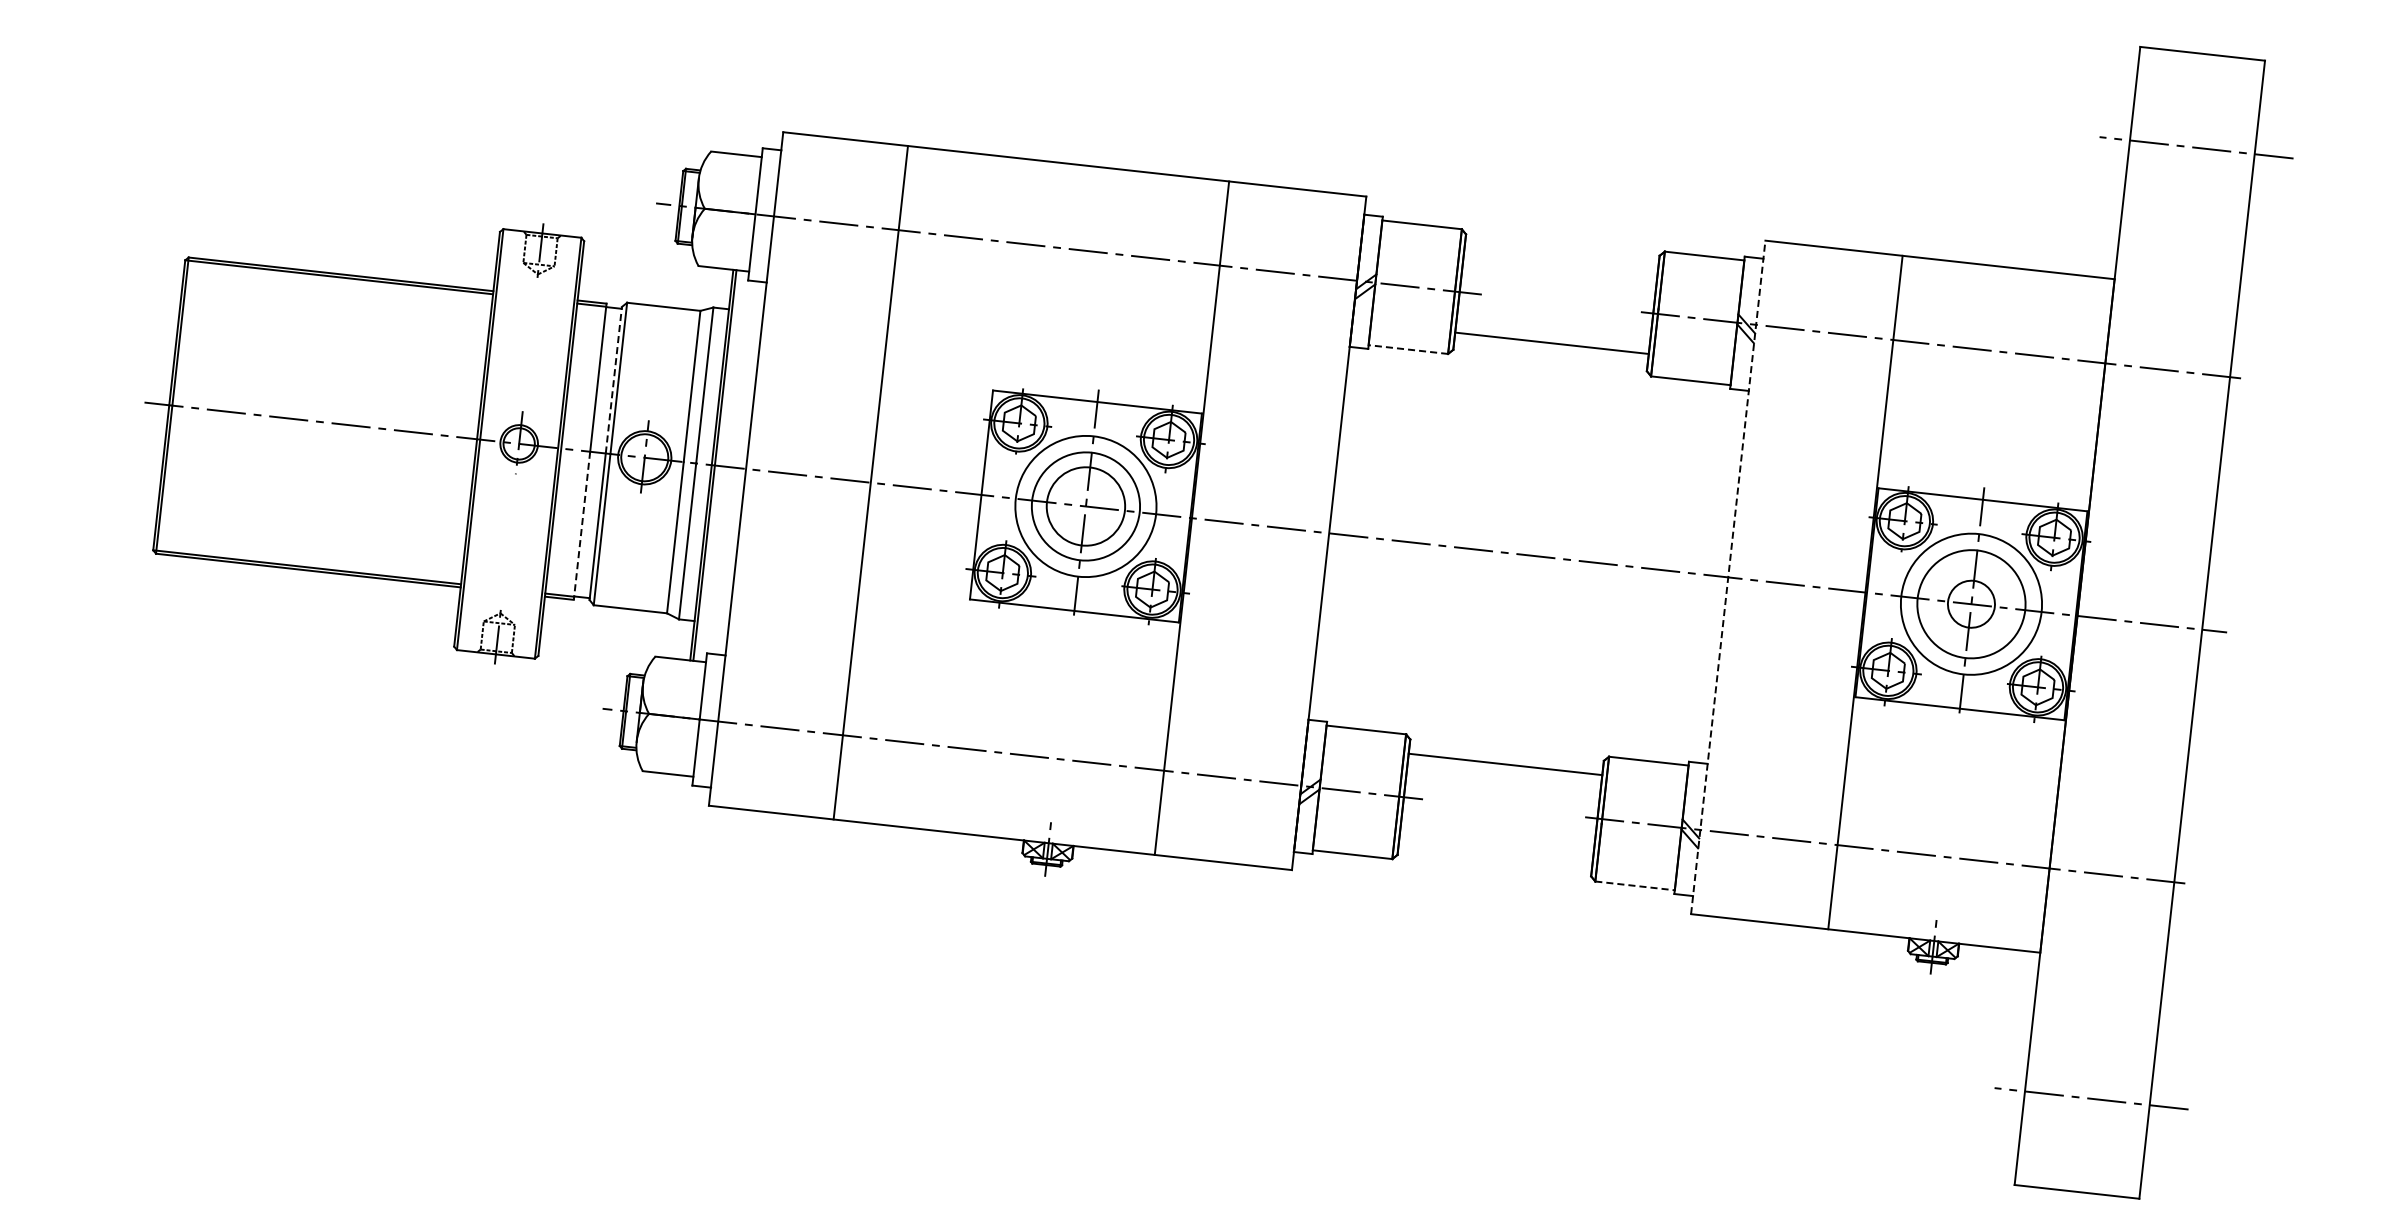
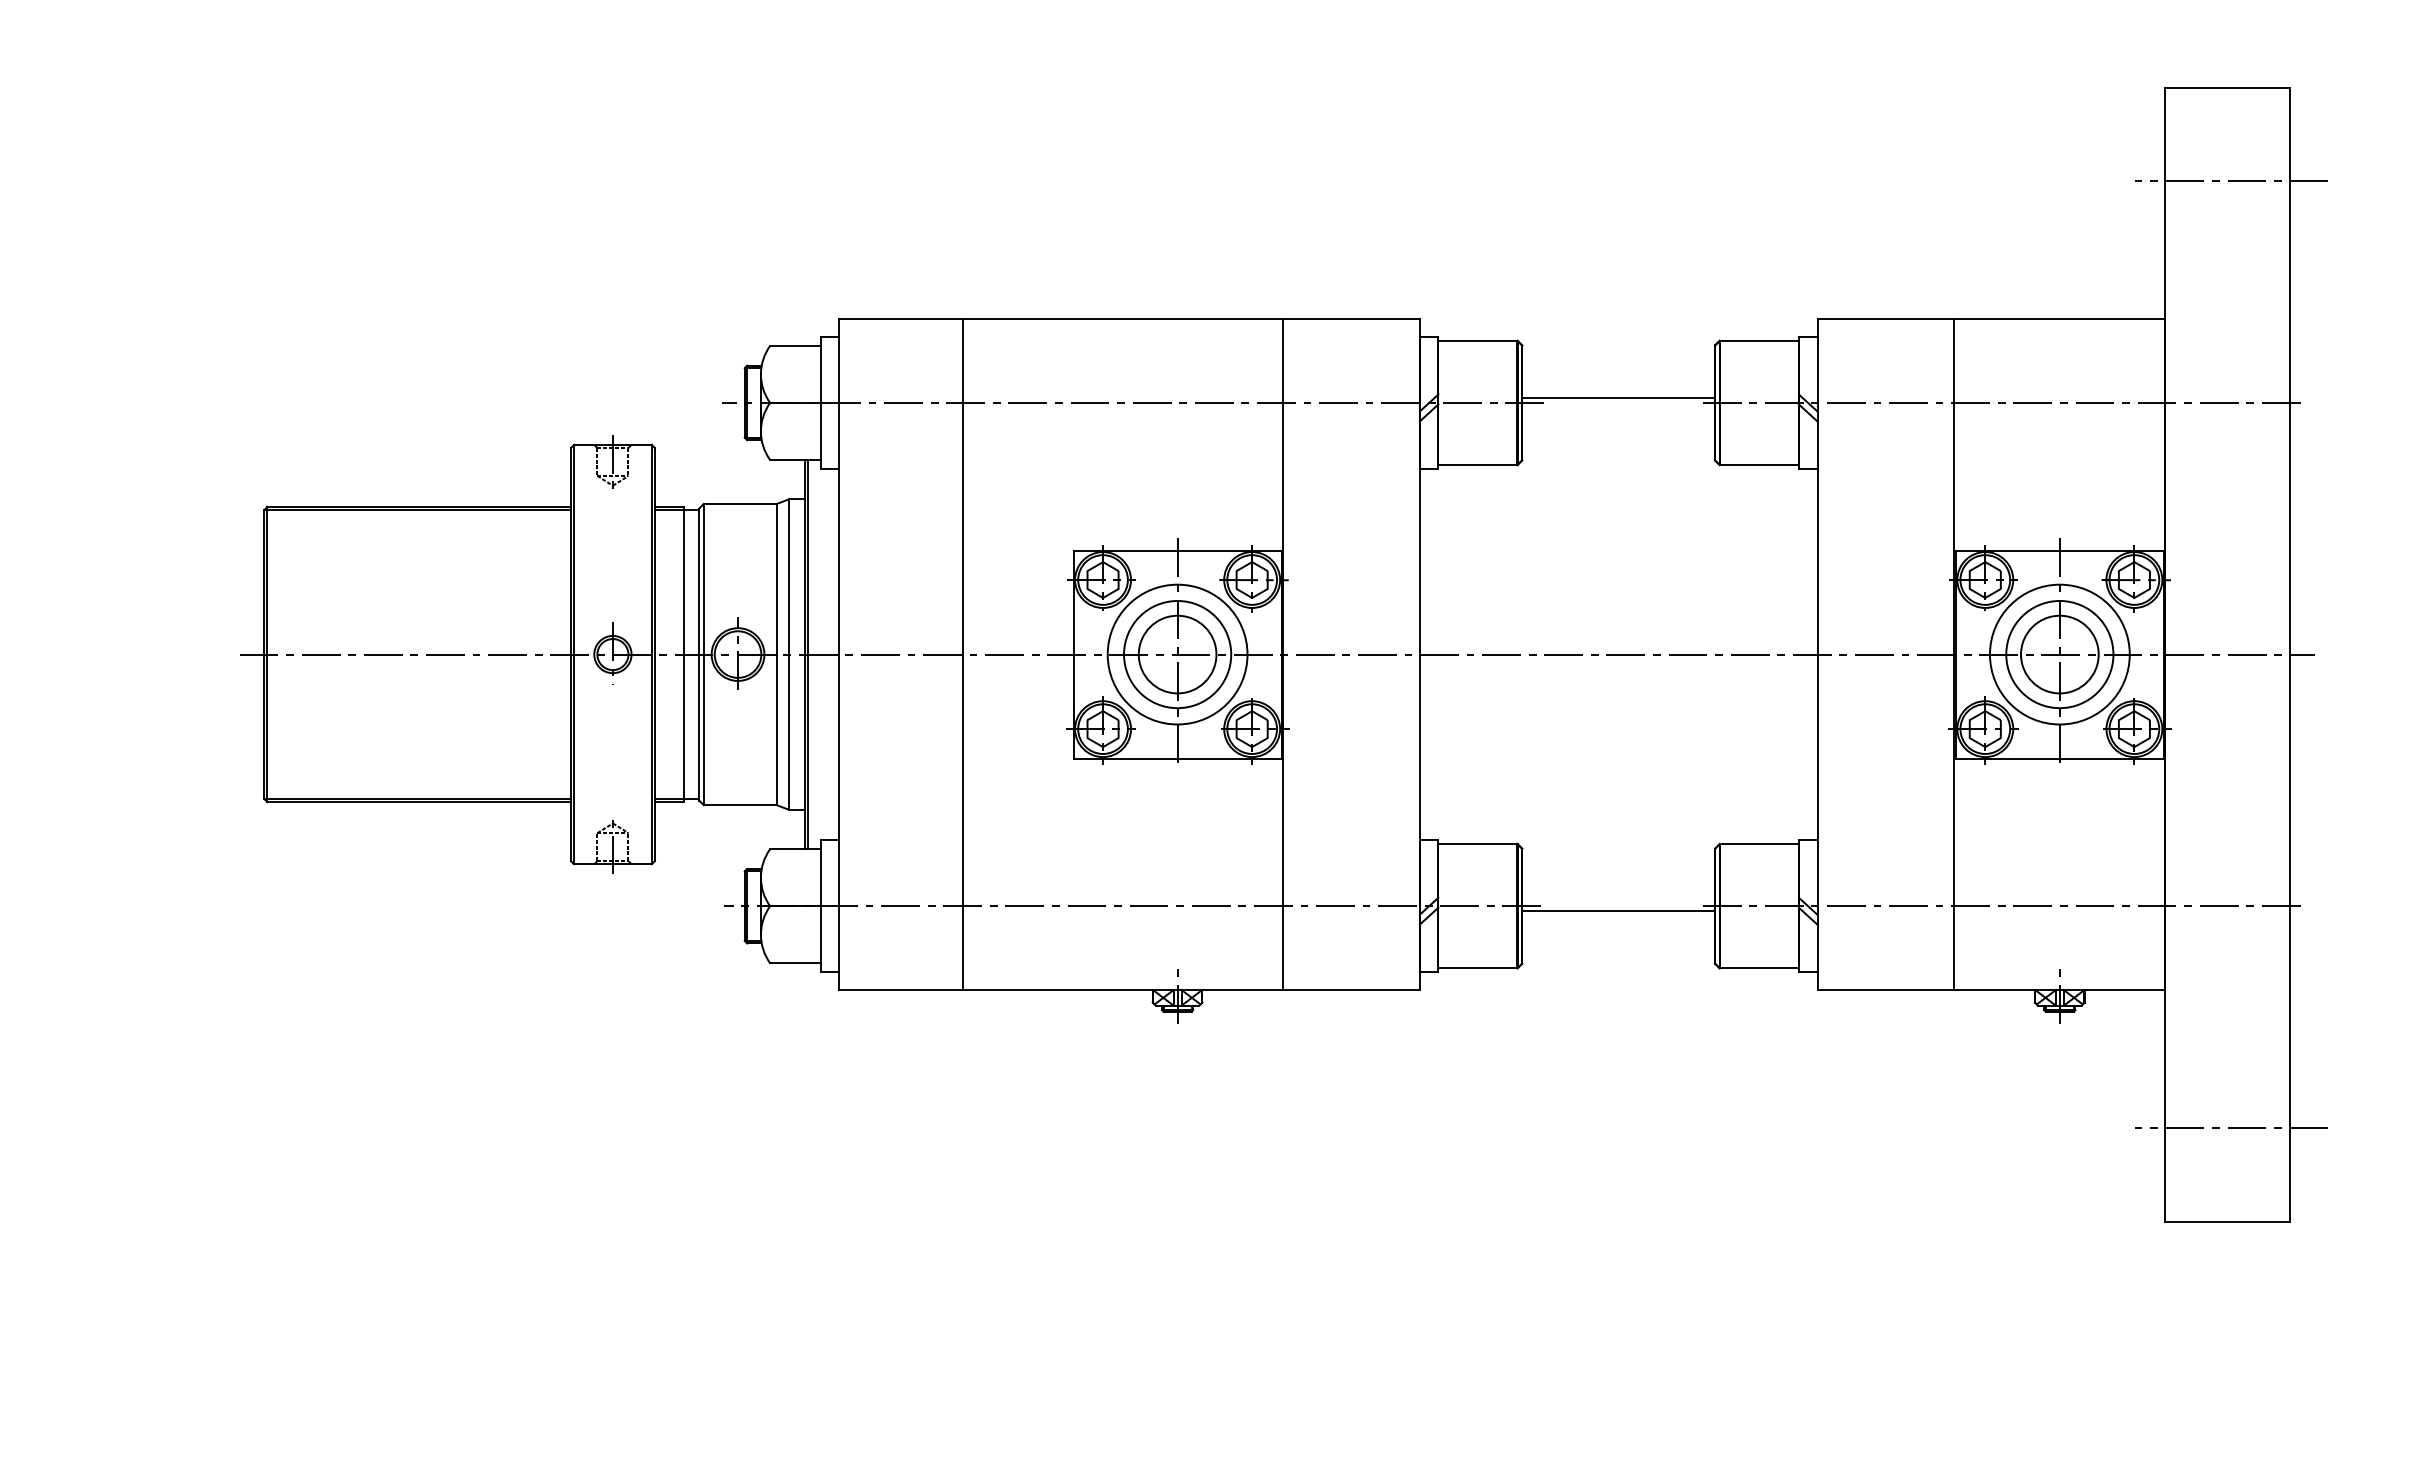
line: (1551, 343) -> (1618, 398), moved
line: (1407, 349) -> (1477, 465), dashed -> solid
line: (614, 380) -> (699, 581), dashed -> solid
line: (581, 525) -> (683, 728), dashed -> solid
line: (1728, 577) -> (1817, 654), dashed -> solid
circle: (1971, 604) -> (2059, 654), size x1.67
line: (1505, 764) -> (1618, 910), moved
line: (1635, 886) -> (1759, 968), dashed -> solid

